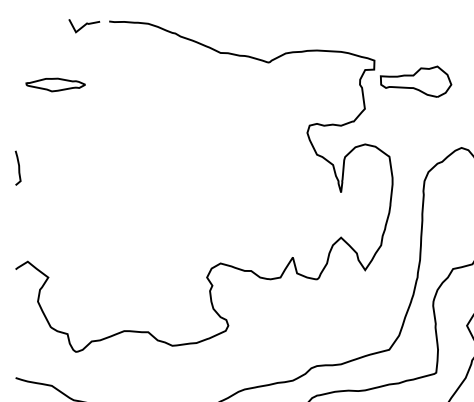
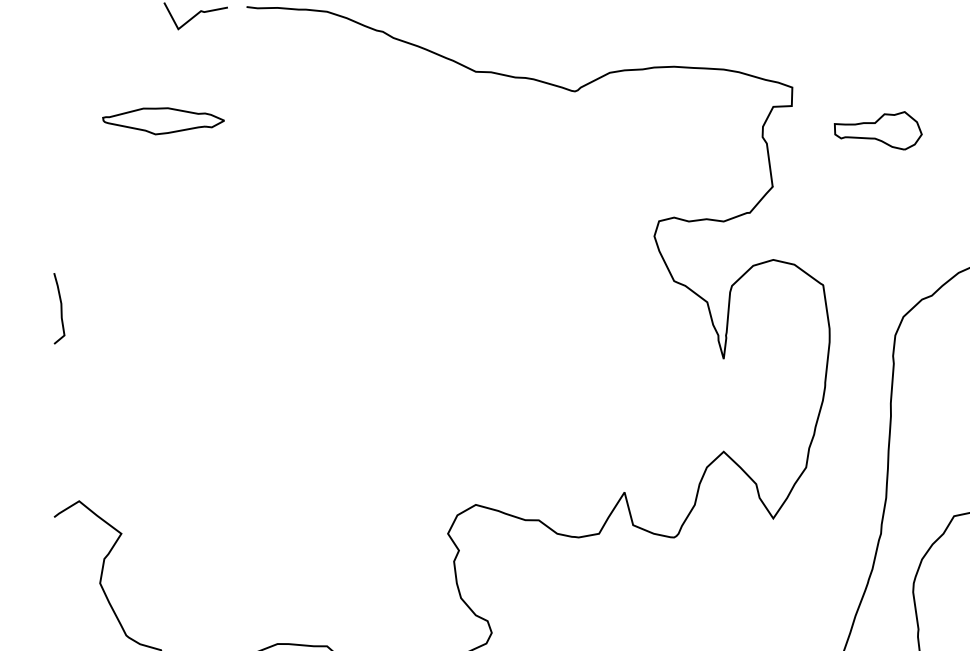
part: (416, 81) -> (878, 130), size x0.6
part: (55, 84) -> (162, 120), moved

